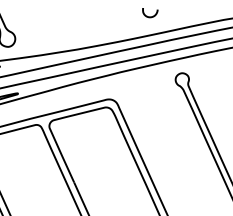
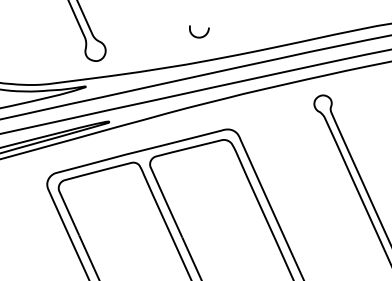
curve: (150, 16) -> (199, 36), moved

